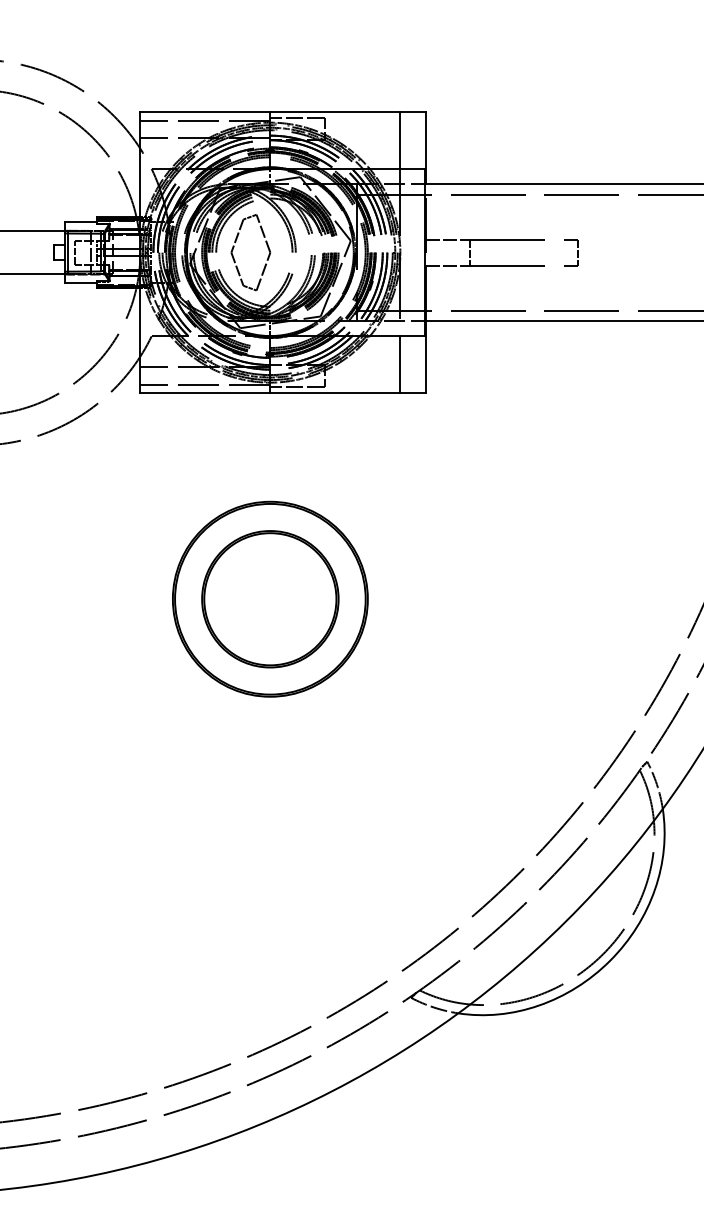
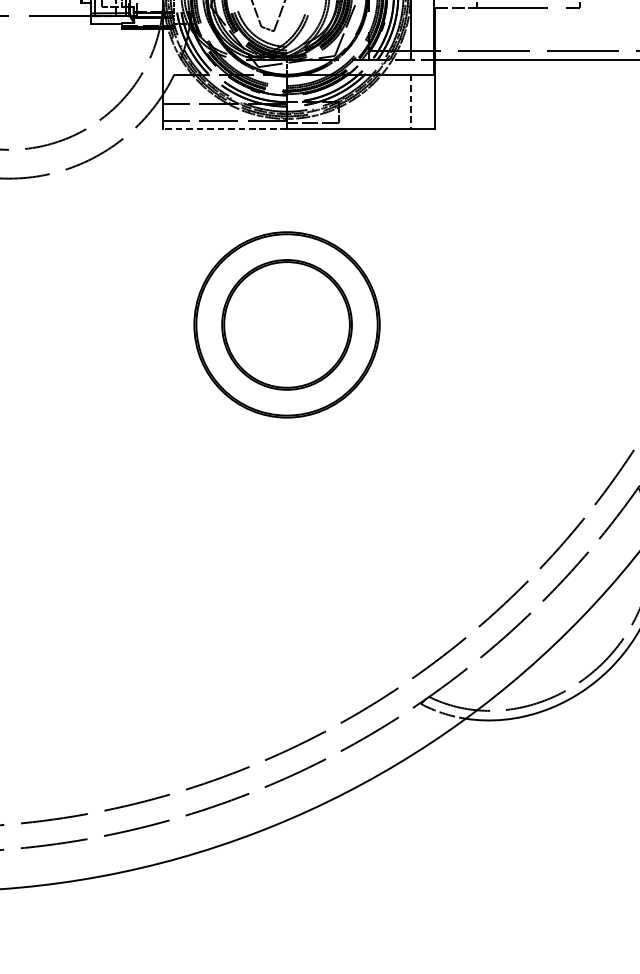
line: (400, 364) -> (410, 101), solid -> dashed
line: (205, 393) -> (225, 129), solid -> dashed

